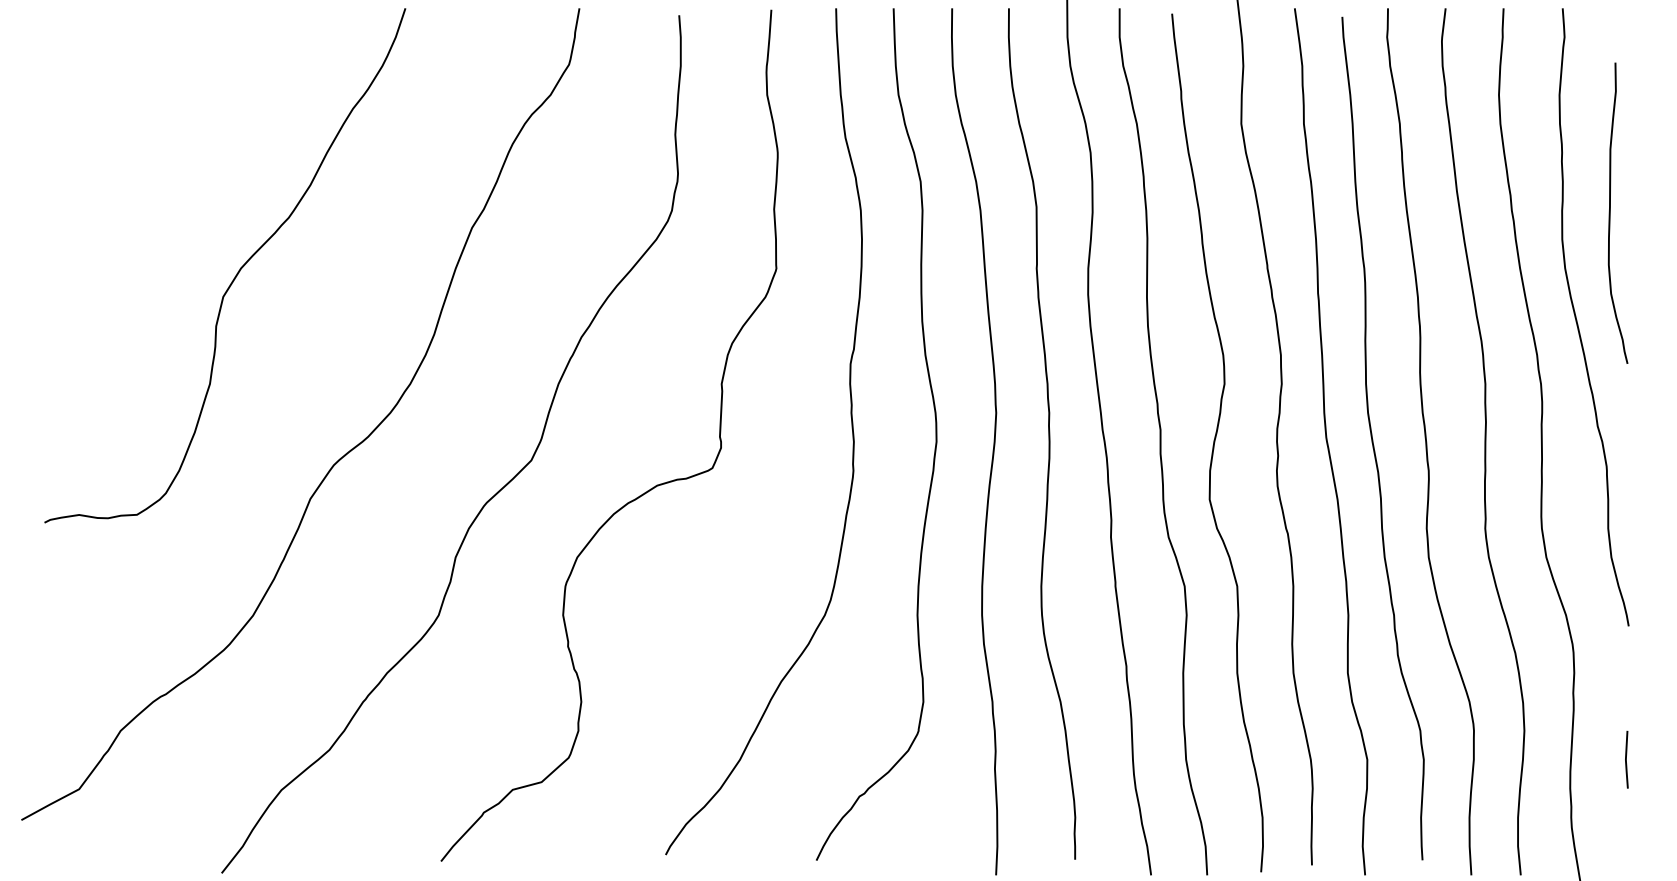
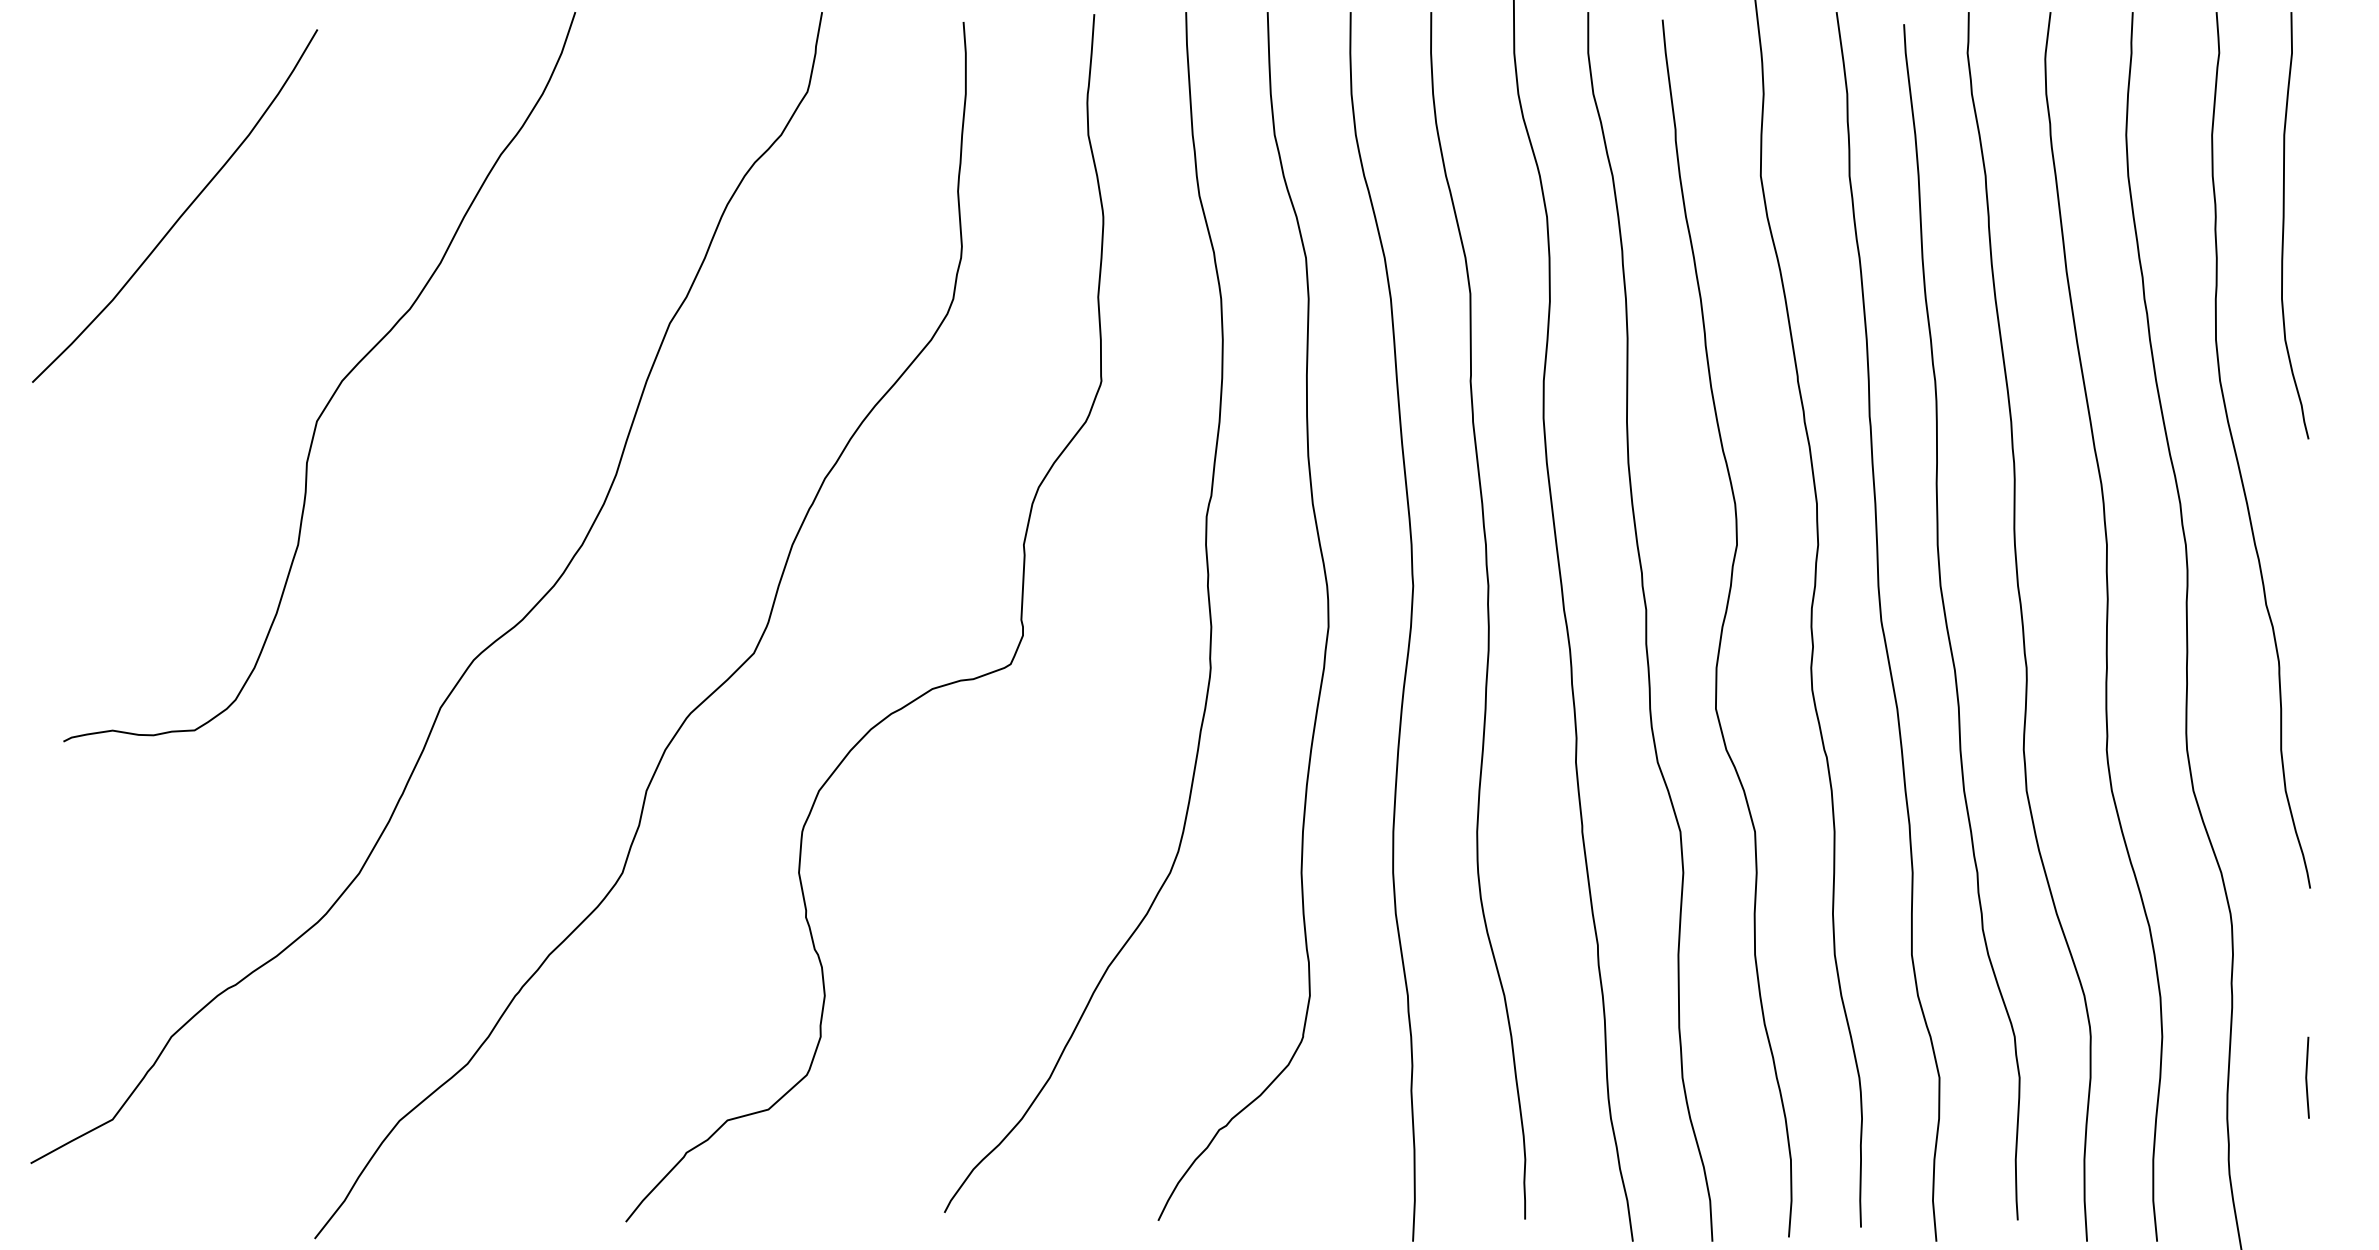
curve: (129, 148) -> (183, 211), added
curve: (1610, 213) -> (2284, 225), moved

